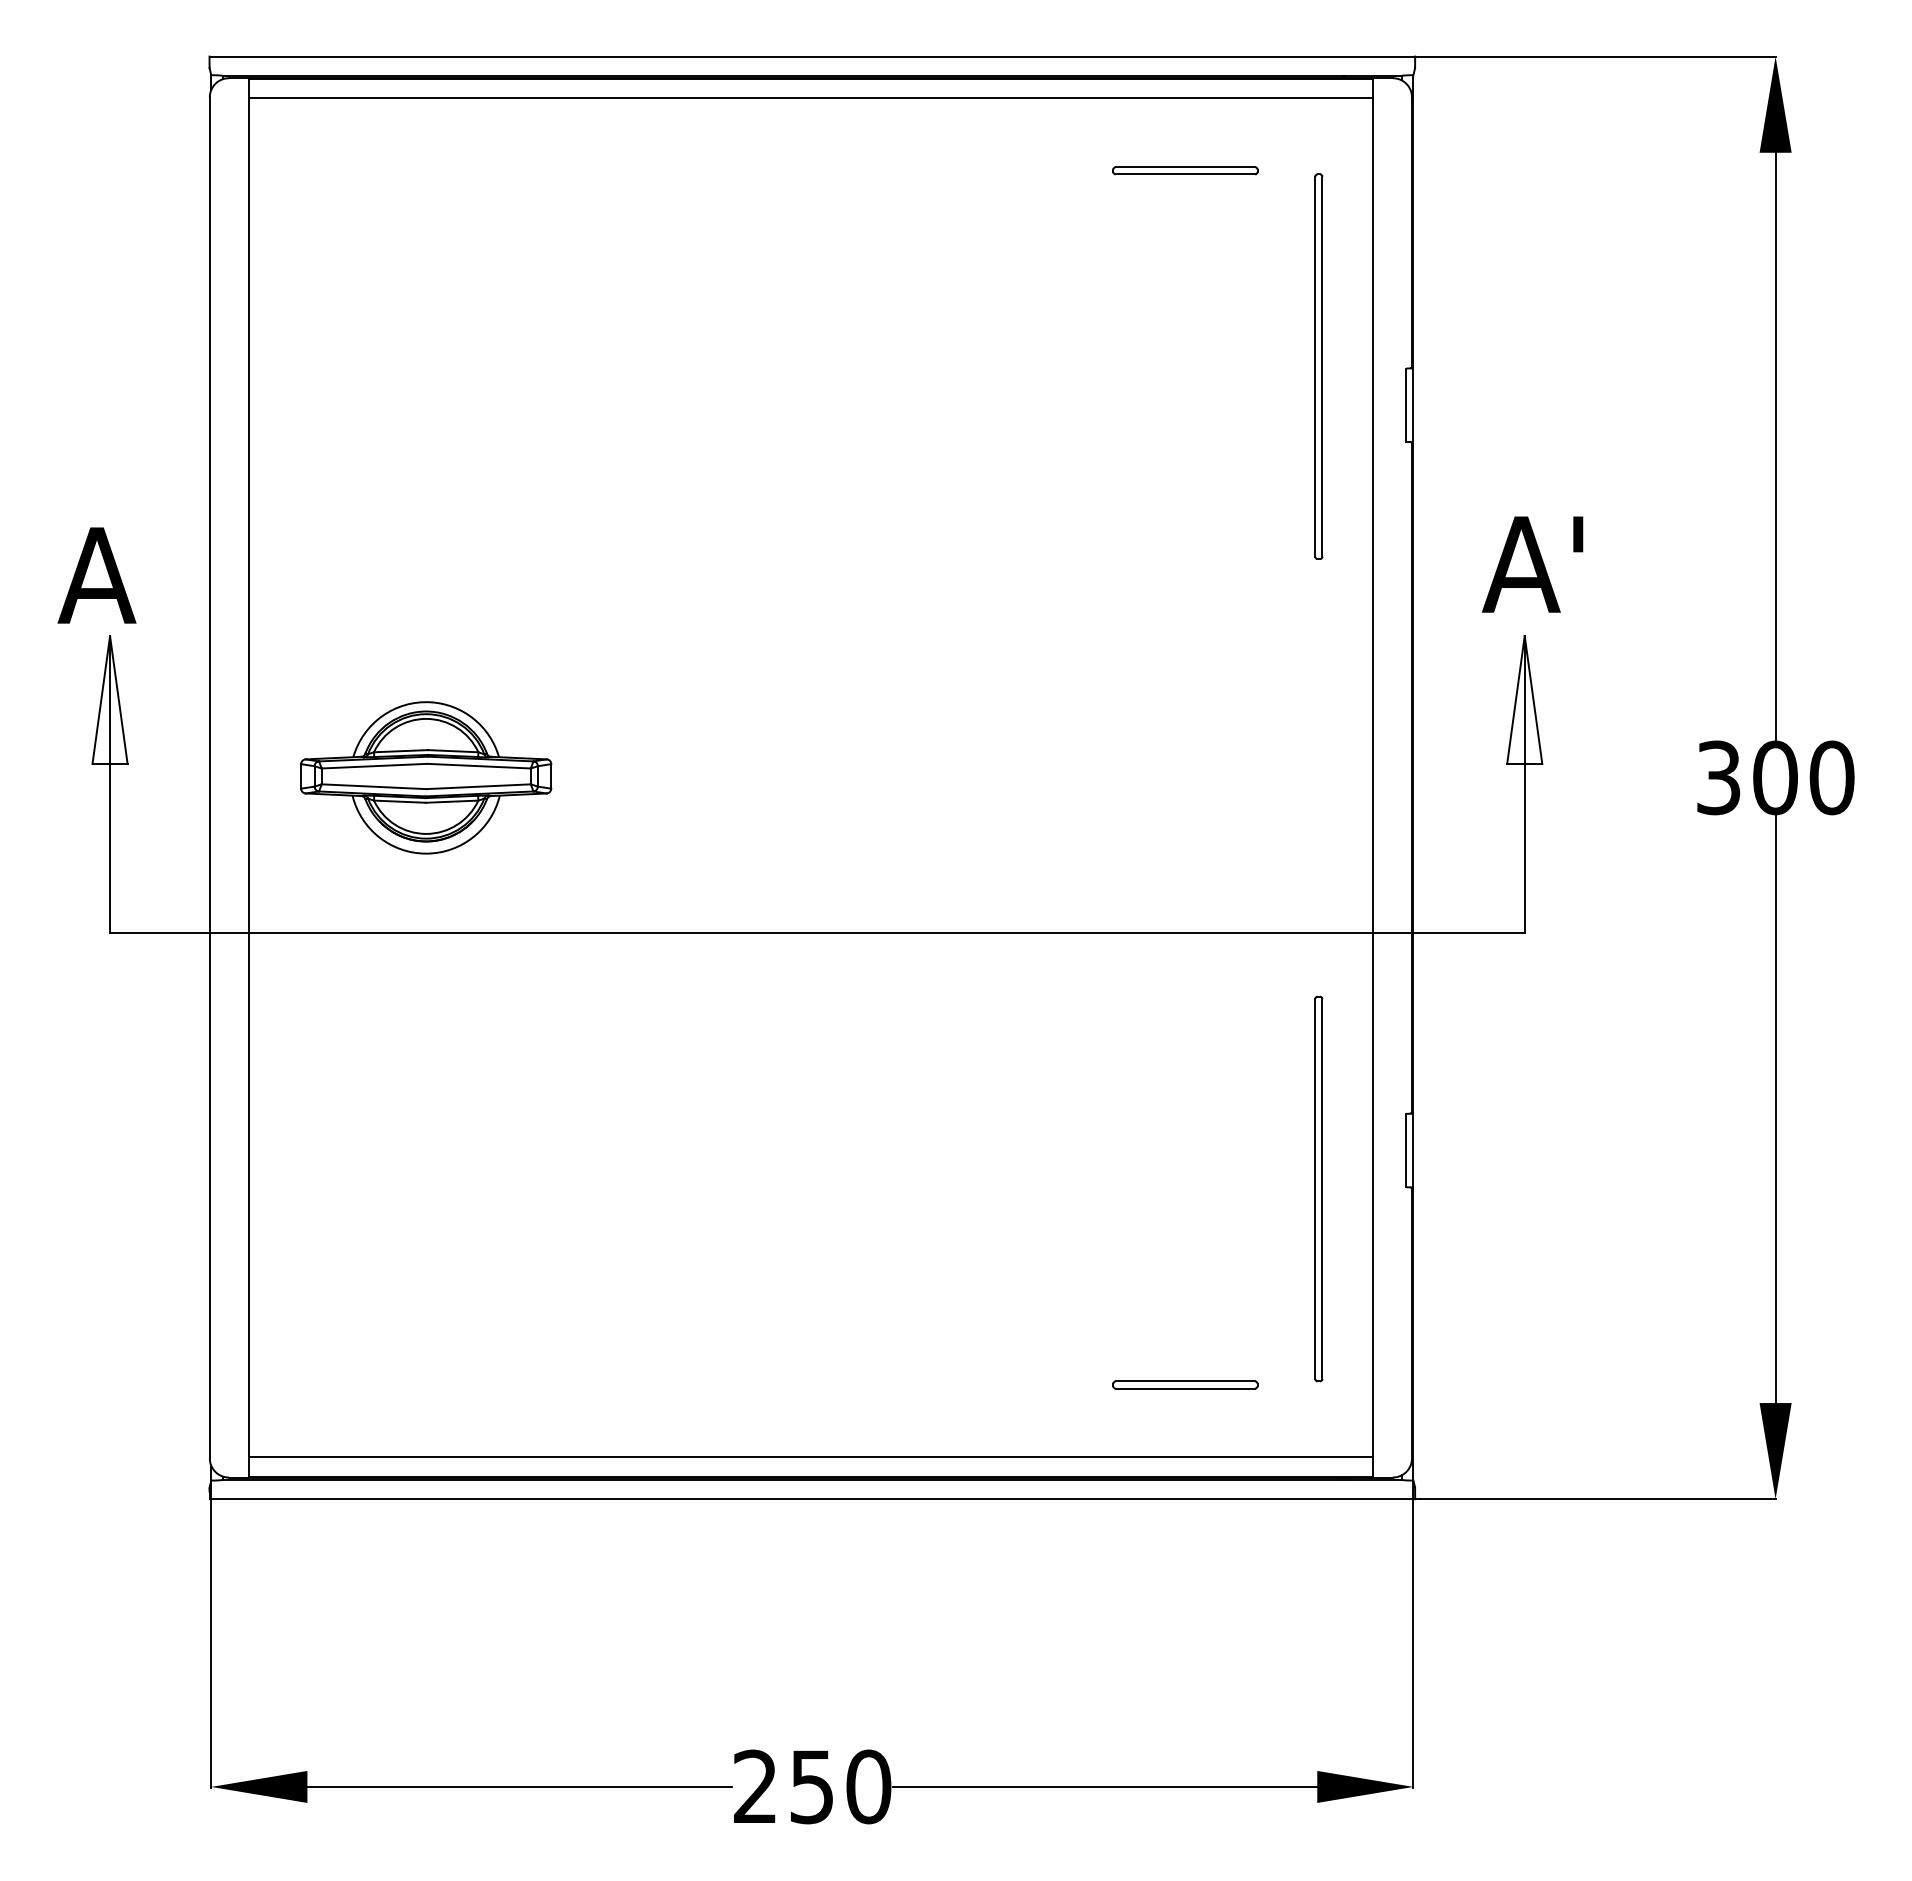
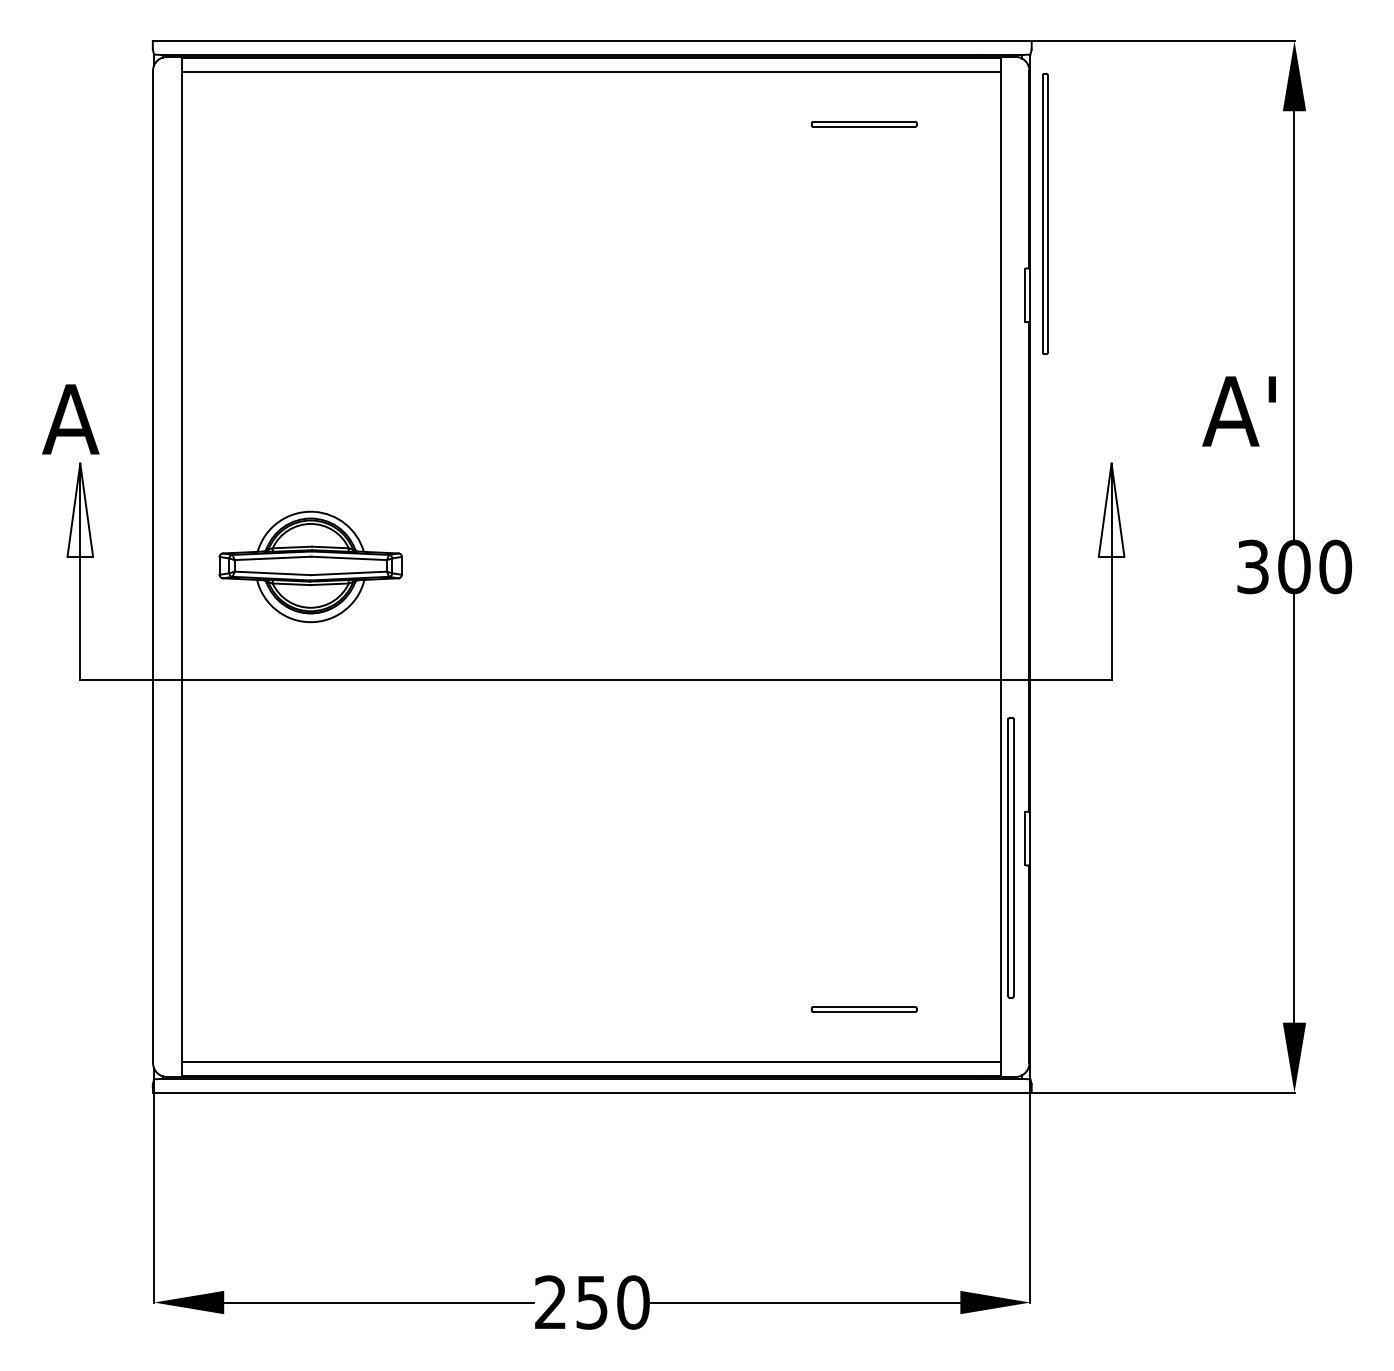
part: (1318, 366) -> (1045, 213), moved
text: (1532, 564) -> (1239, 411), moved
part: (1318, 1188) -> (1010, 857), moved

